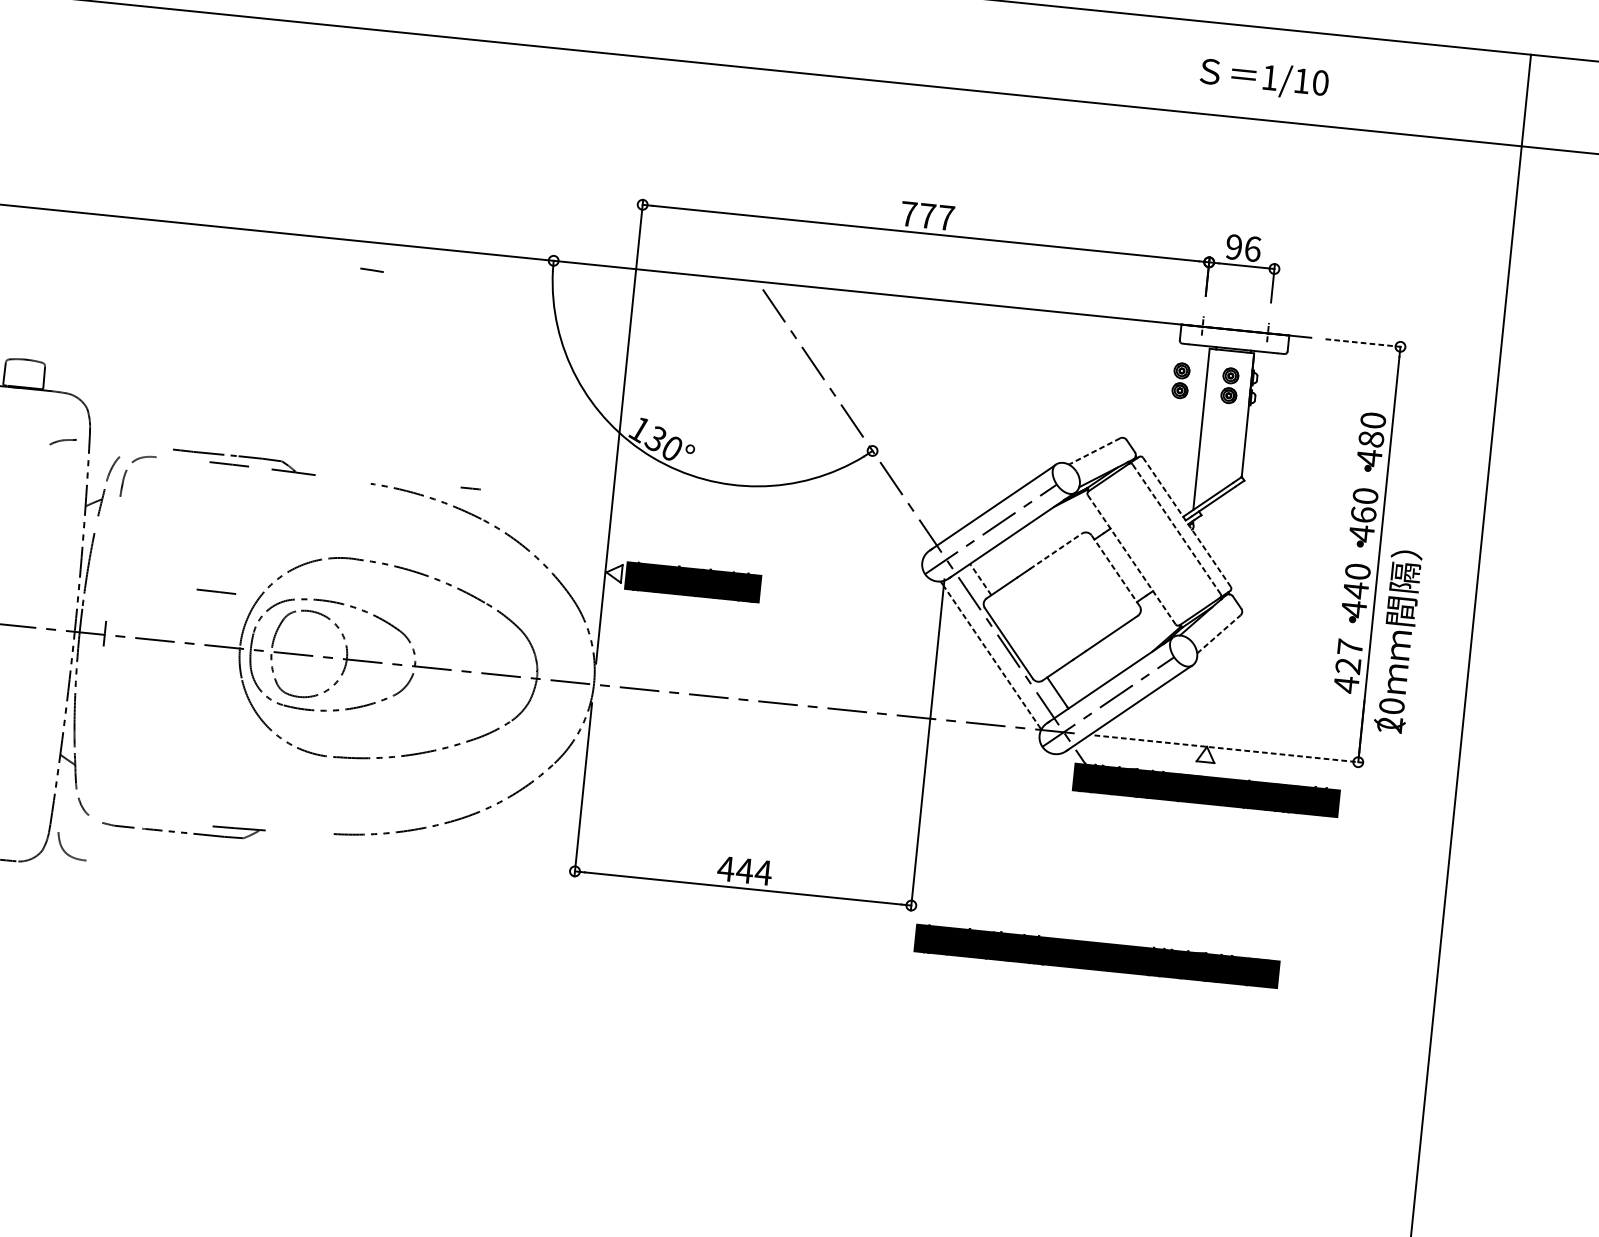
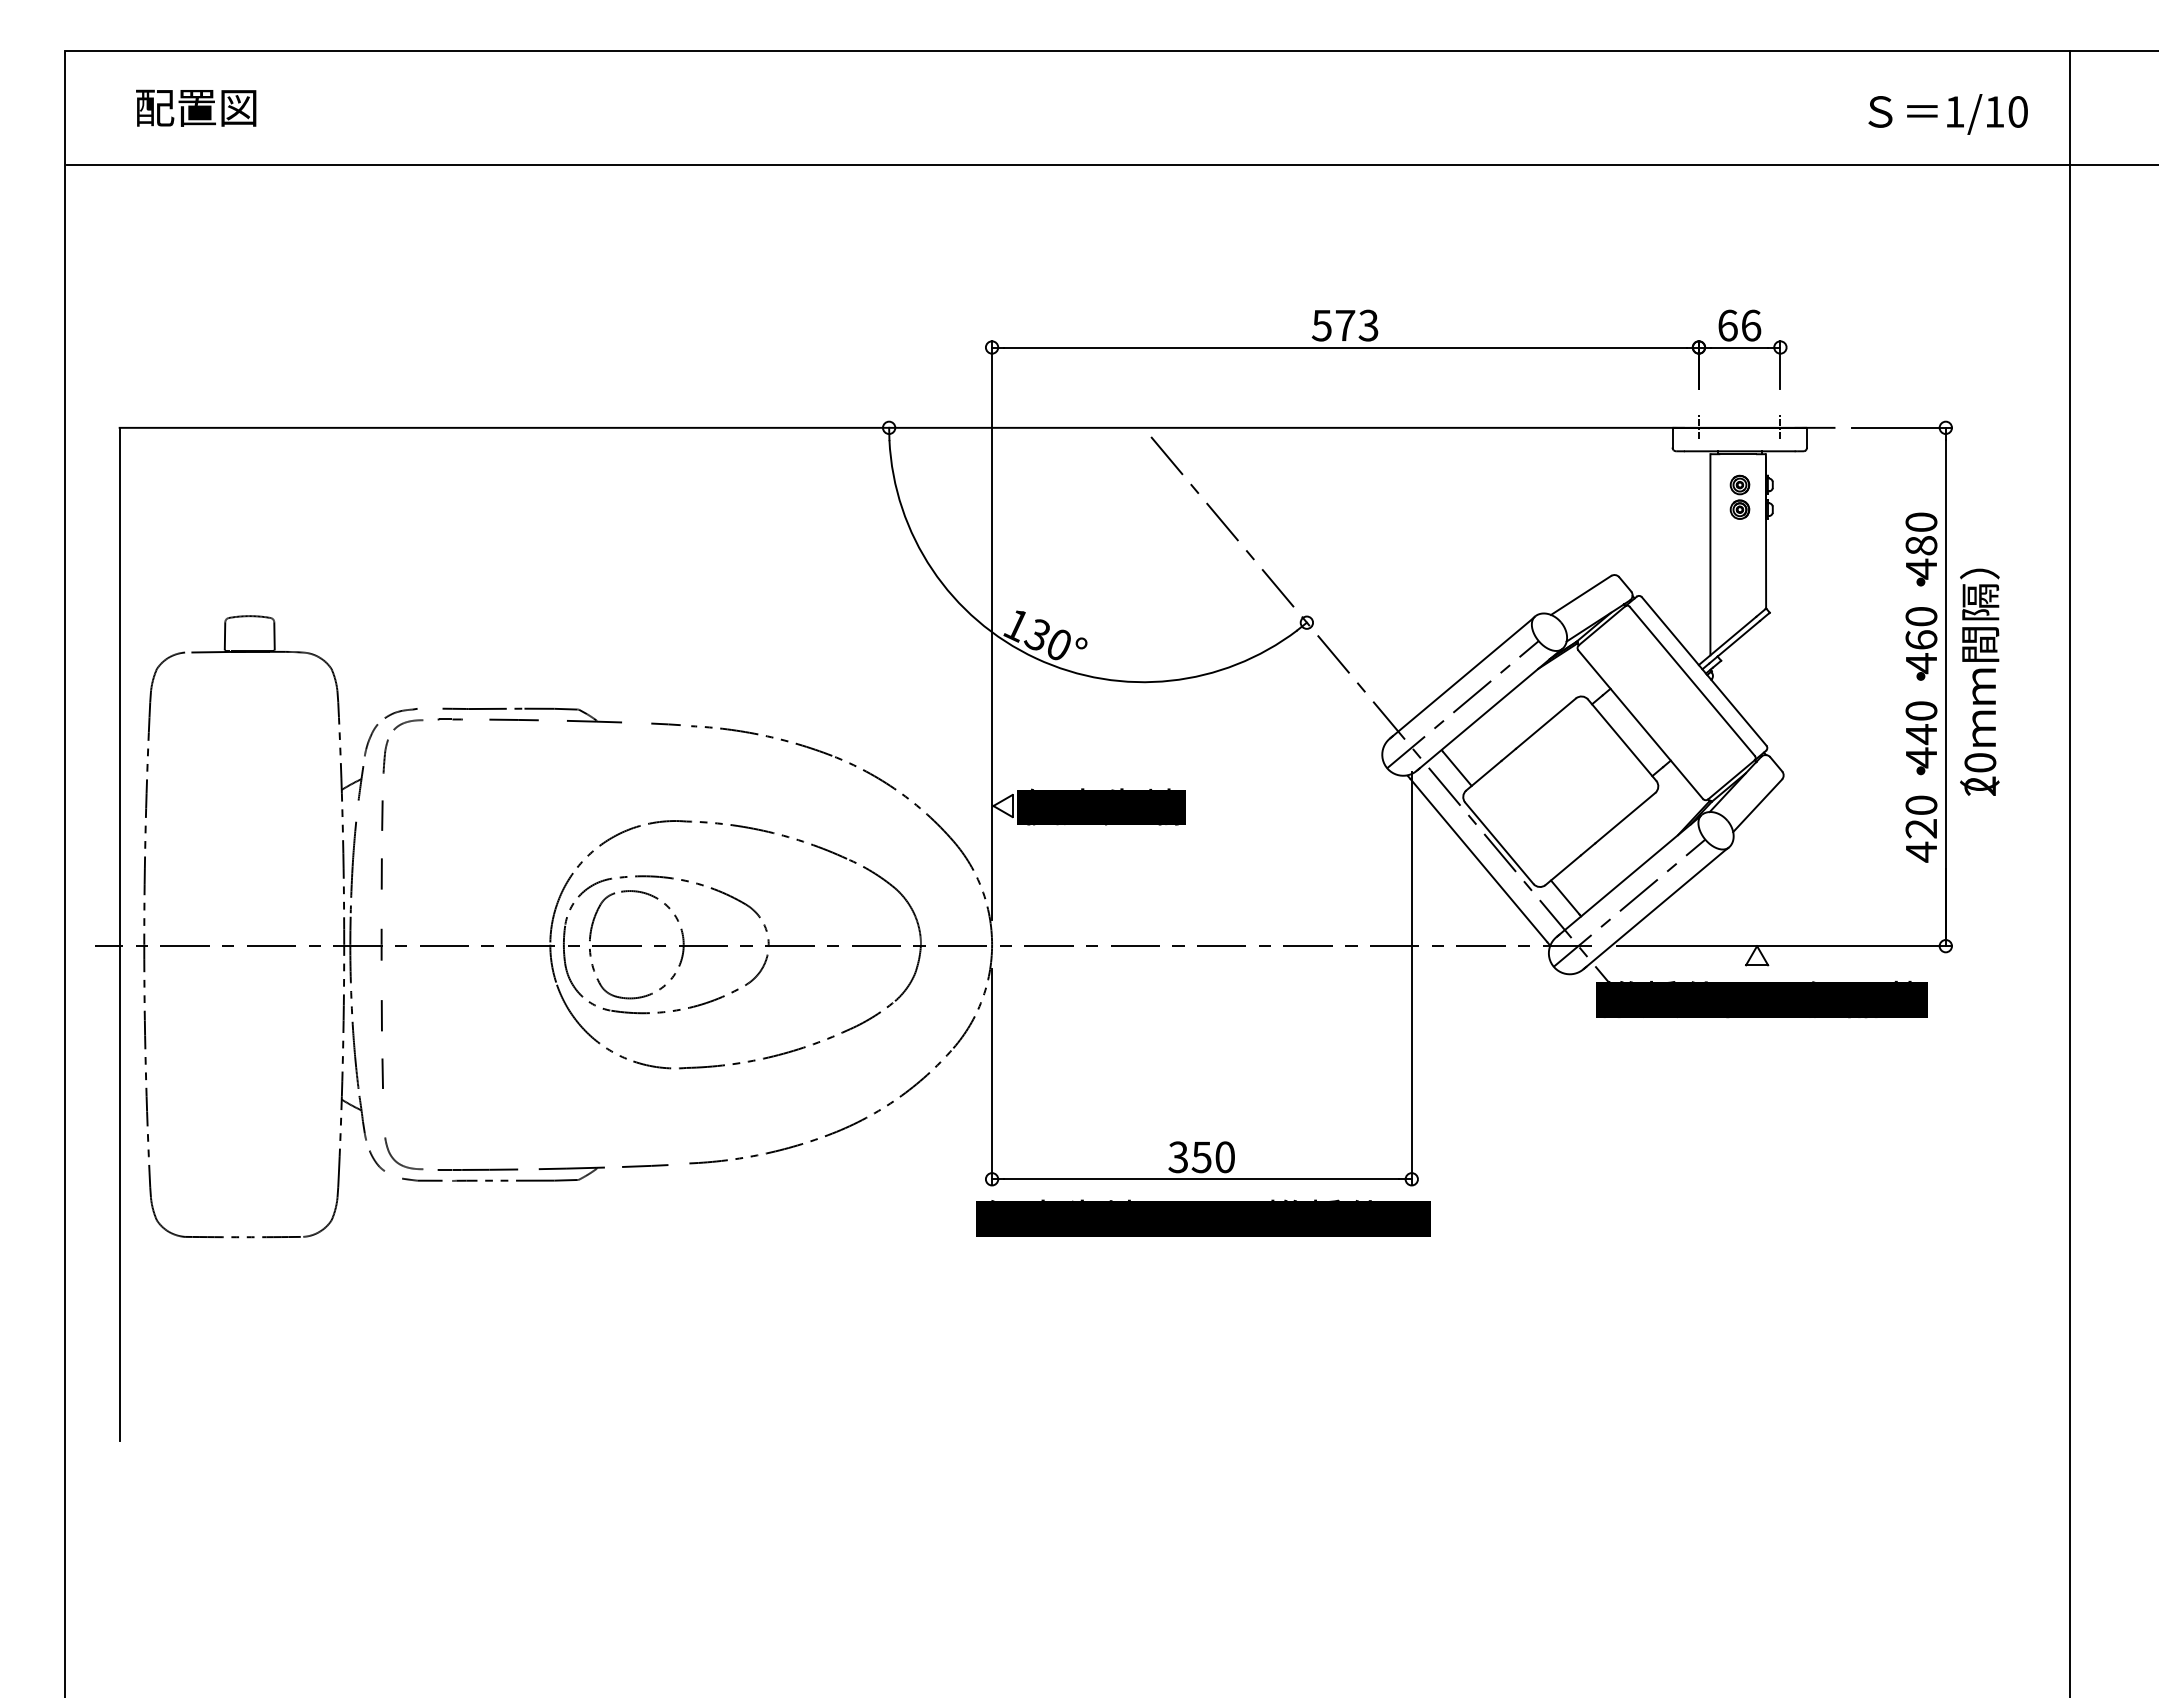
text: (1263, 79) -> (1947, 114), moved
text: (926, 215) -> (1344, 325), 777 -> 573
text: (1233, 247) -> (1727, 325), 96 -> 66
line: (371, 269) -> (665, 723), moved
line: (1365, 343) -> (1902, 427), dashed -> solid
part: (1180, 380) -> (1678, 496), removed
part: (62, 442) -> (400, 713), moved
line: (1094, 451) -> (1581, 595), dashed -> solid
line: (470, 488) -> (449, 719), moved
line: (1187, 522) -> (1704, 671), dashed -> solid
line: (1176, 529) -> (1692, 681), dashed -> solid
line: (116, 530) -> (382, 815), added
line: (1056, 551) -> (1546, 723), dashed -> solid
line: (1131, 559) -> (1640, 724), dashed -> solid
line: (1115, 570) -> (1621, 739), dashed -> solid
line: (110, 576) -> (381, 873), added
line: (981, 580) -> (1457, 768), dashed -> solid
line: (215, 591) -> (513, 878), removed
line: (1218, 634) -> (1757, 805), dashed -> solid
text: (1397, 640) -> (1979, 681), moved
text: (1350, 646) -> (1921, 804), 427 -> 420
line: (991, 655) -> (1479, 860), dashed -> solid
line: (99, 690) -> (381, 1015), added
line: (95, 736) -> (382, 1073), added
line: (1228, 749) -> (1784, 946), dashed -> solid
line: (163, 821) -> (477, 1169), added
line: (298, 832) -> (645, 1165), added
part: (65, 851) -> (396, 1160), moved
text: (744, 870) -> (1201, 1157), 444 -> 350
text: (1097, 955) -> (1203, 1217), moved

